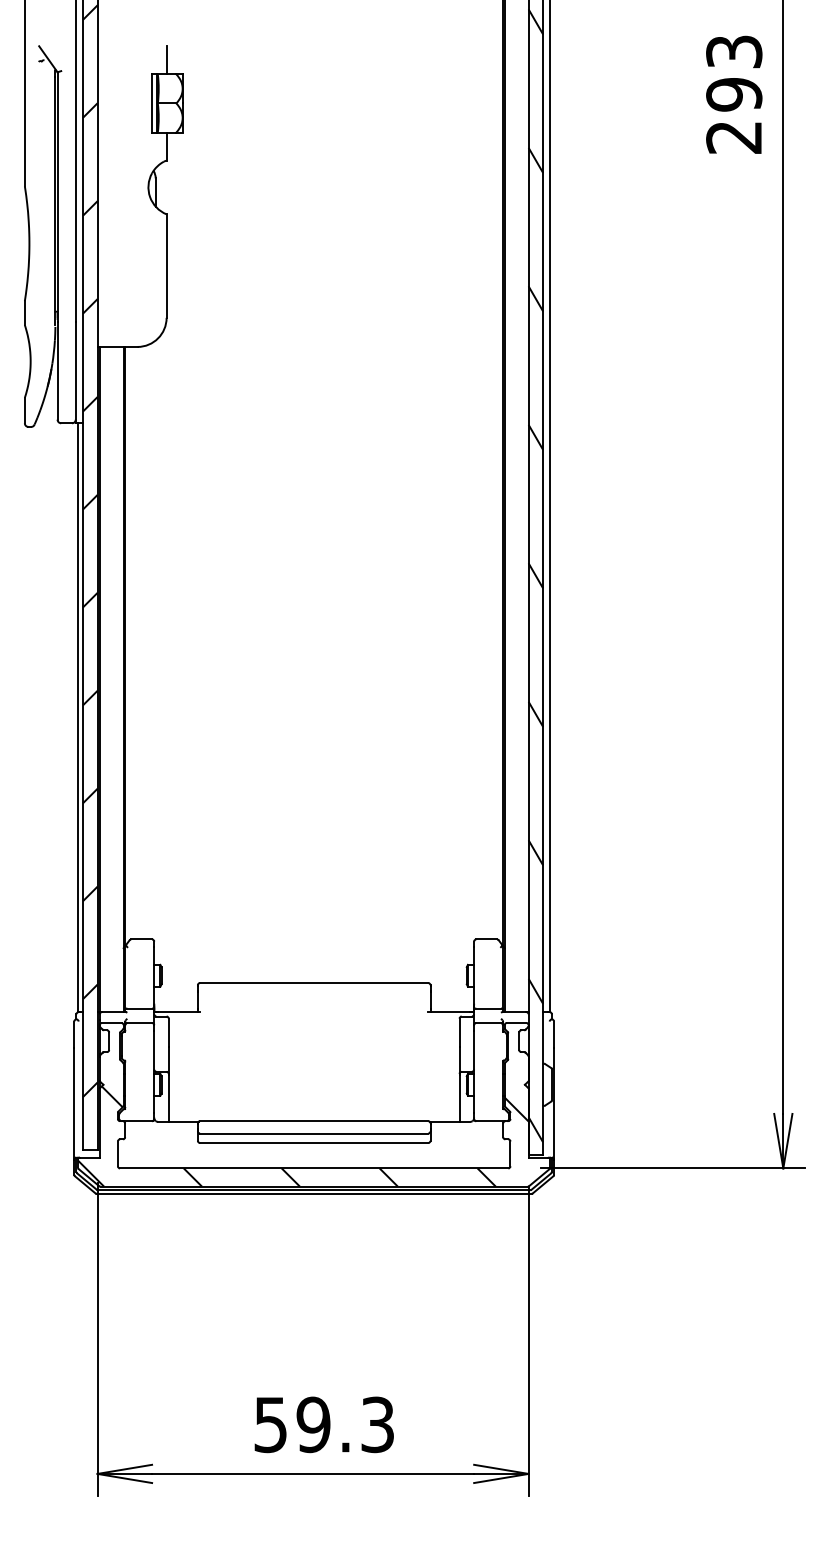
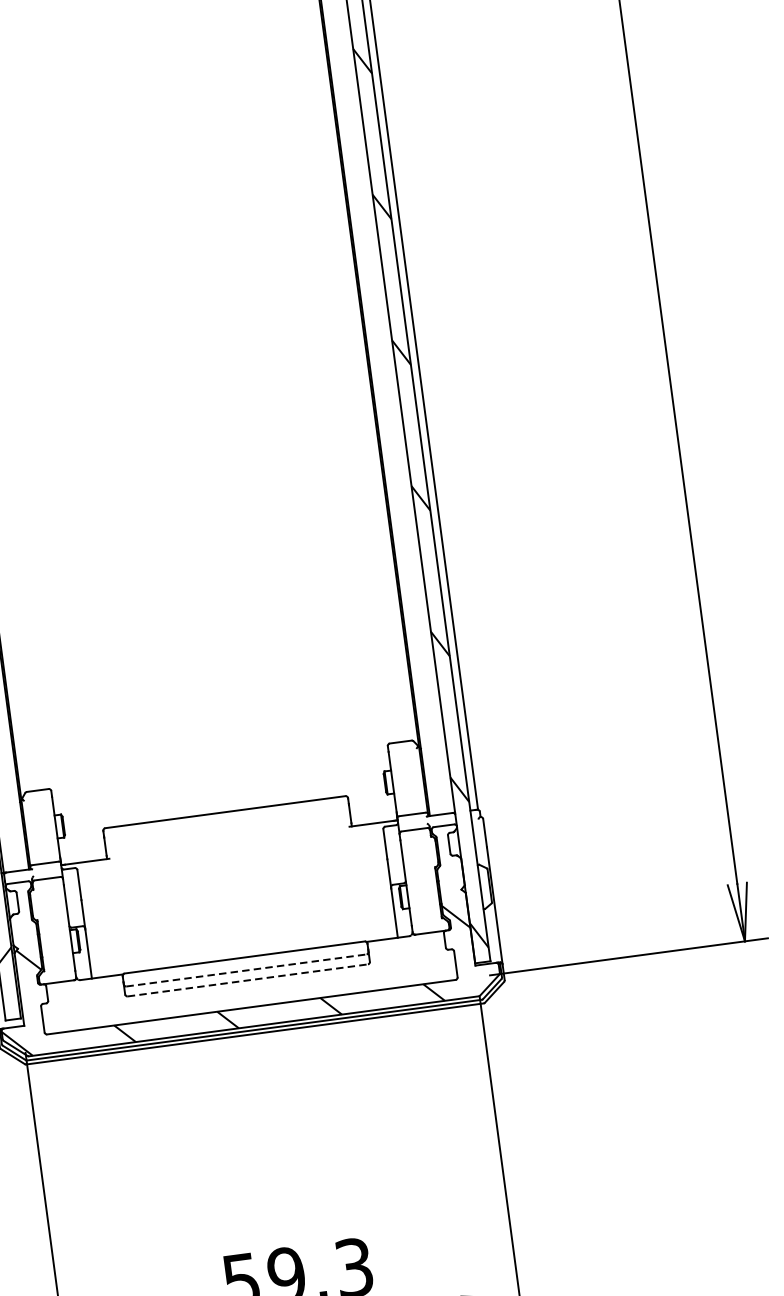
line: (314, 1133) -> (246, 970), solid -> dashed
line: (314, 1142) -> (248, 979), solid -> dashed

